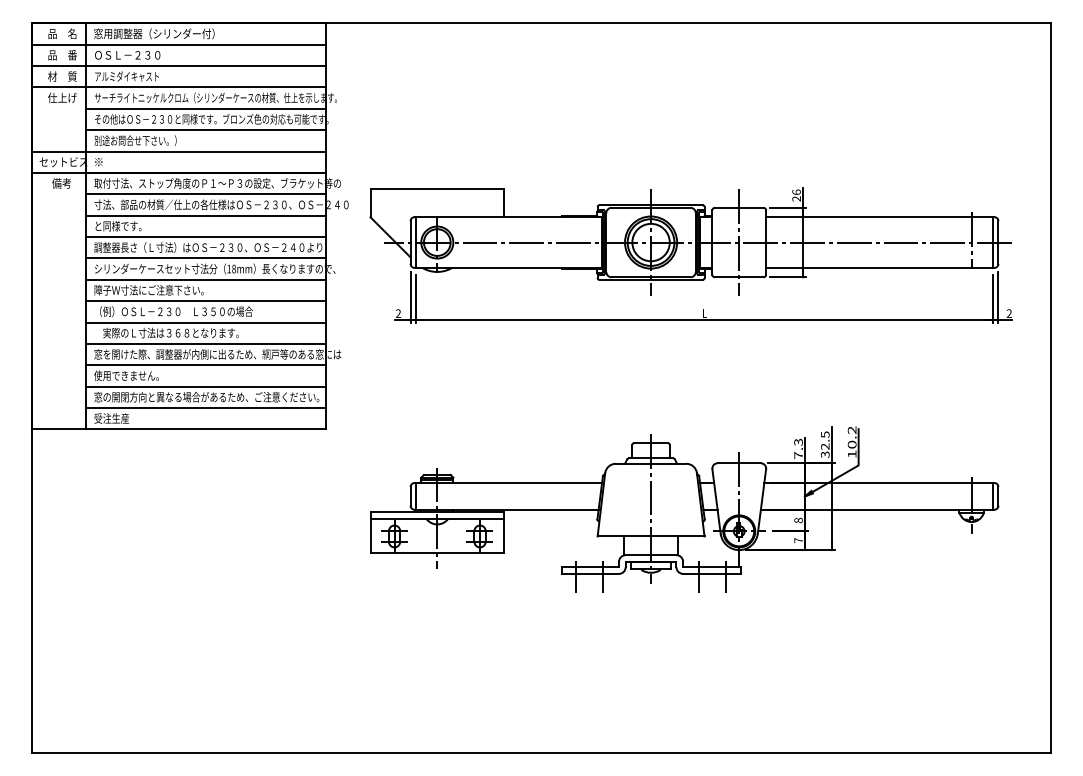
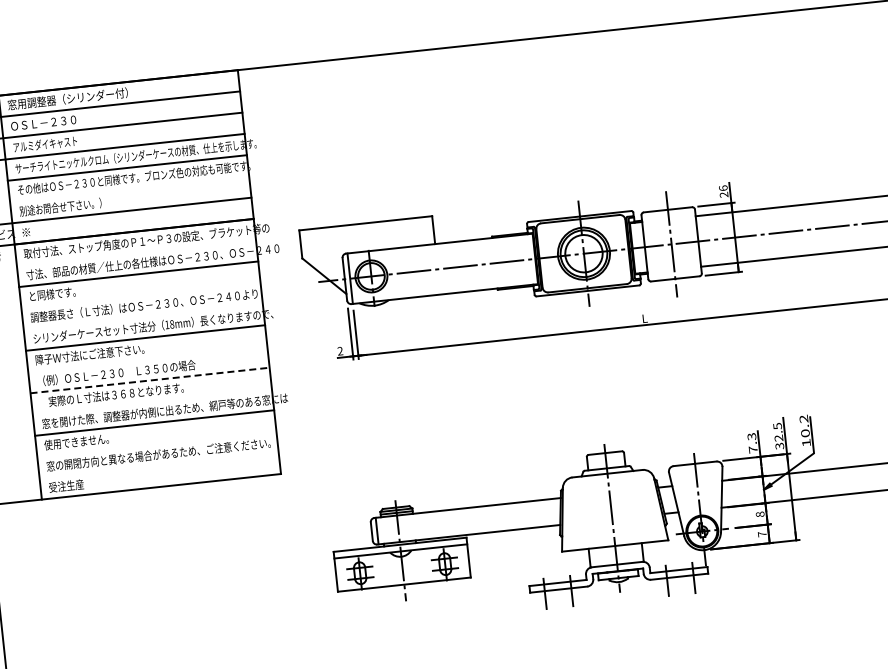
line: (205, 130) -> (129, 189), removed
line: (205, 194) -> (135, 253), removed
line: (205, 237) -> (140, 296), removed
line: (205, 258) -> (142, 316), removed
line: (205, 301) -> (147, 359), removed
line: (206, 322) -> (150, 380), solid -> dashed
line: (205, 343) -> (151, 401), removed
line: (205, 386) -> (156, 444), removed
line: (205, 408) -> (158, 466), removed

